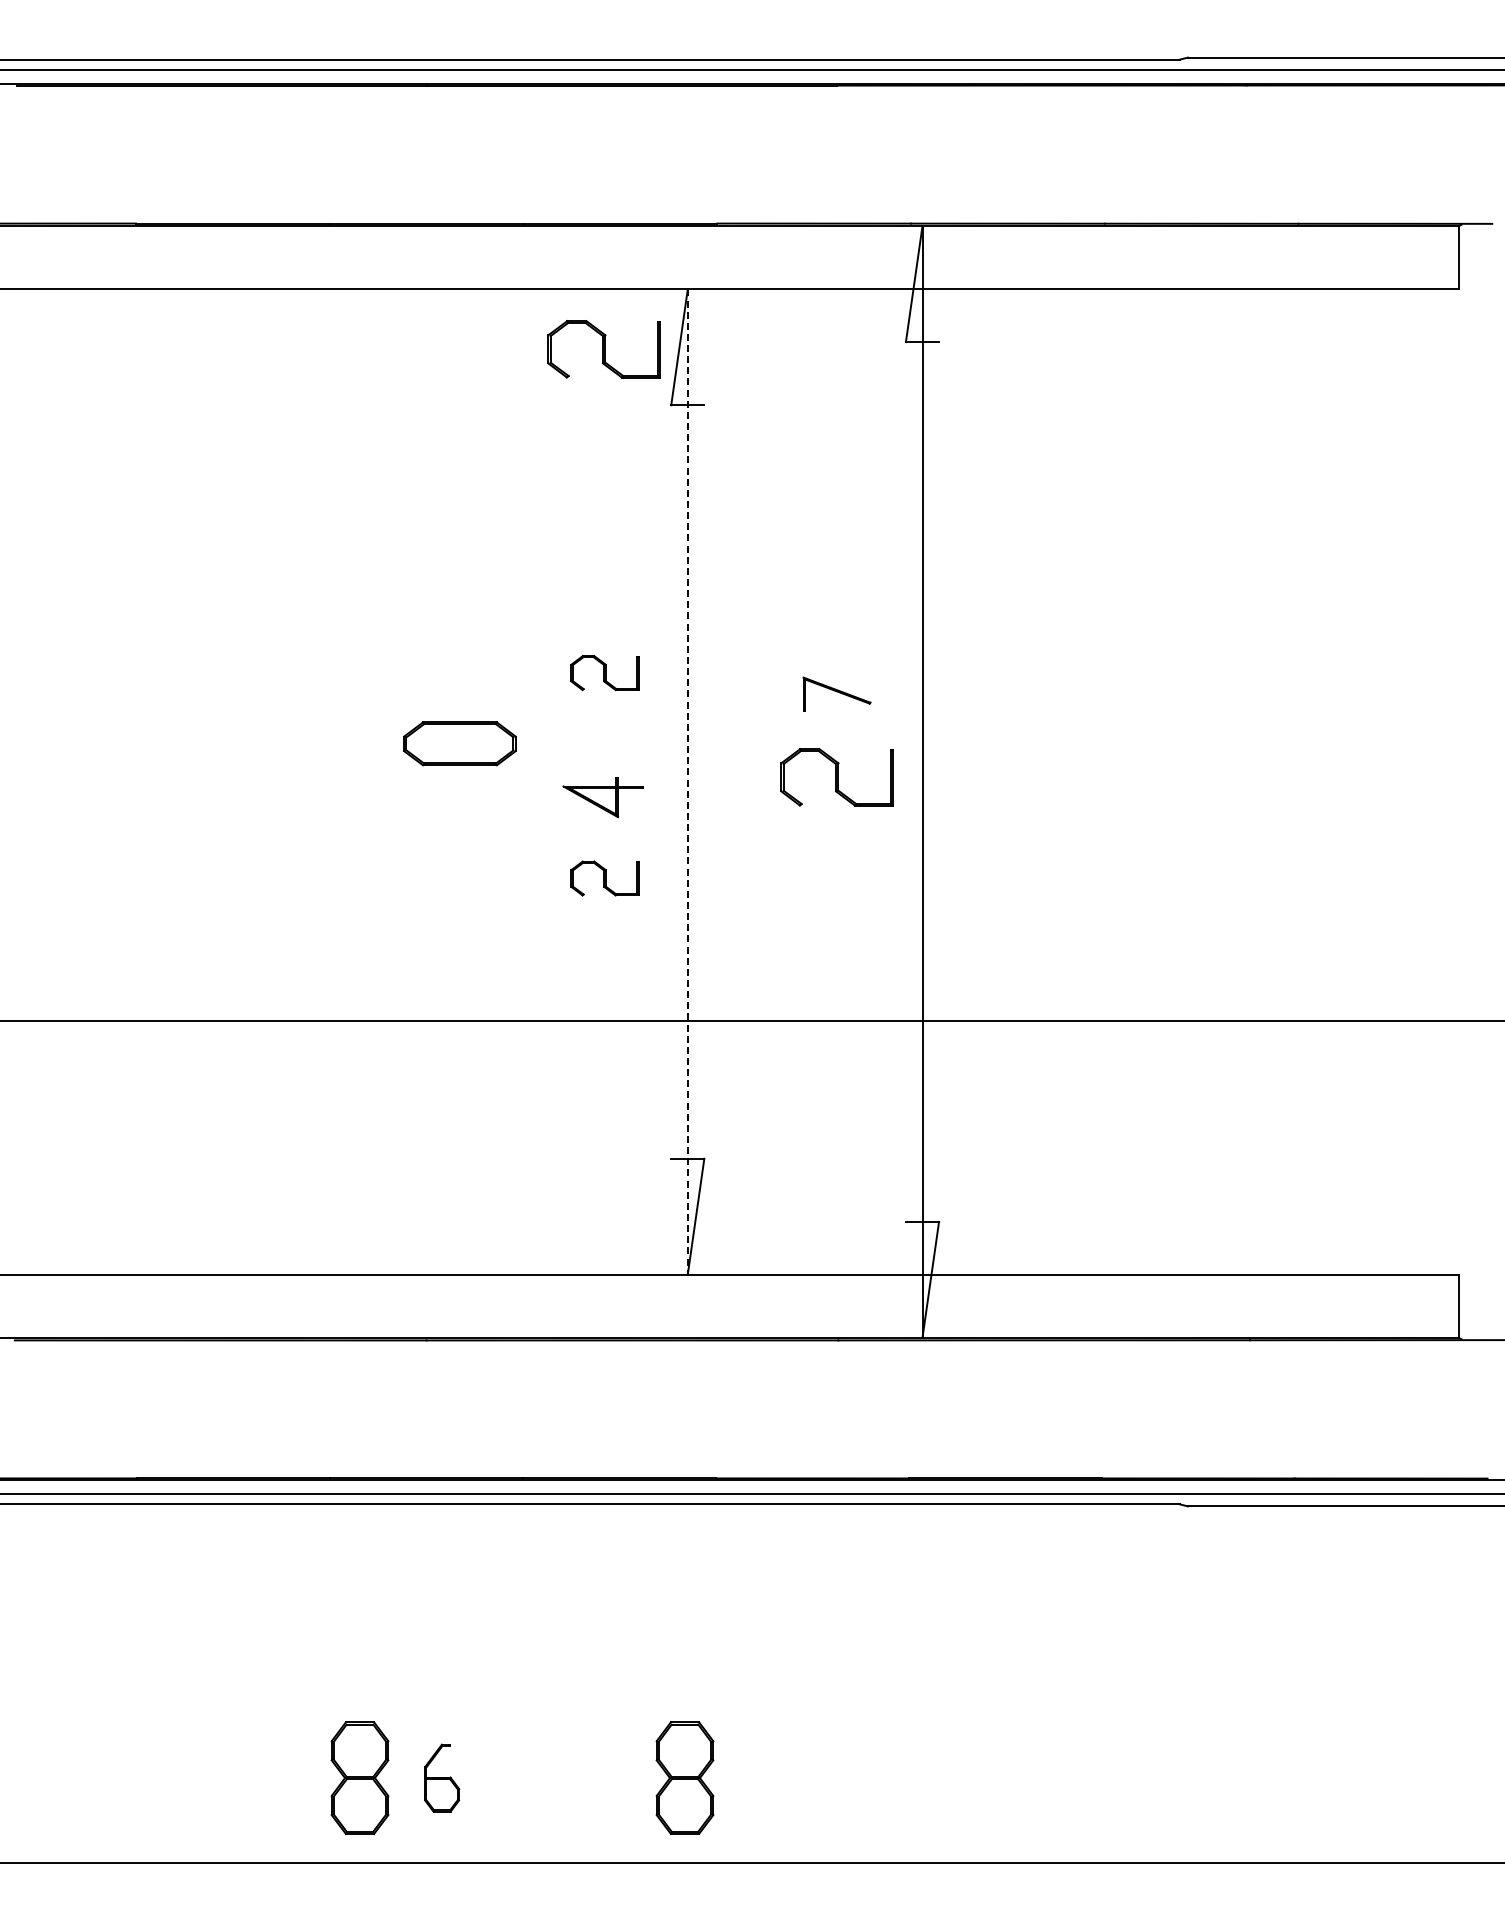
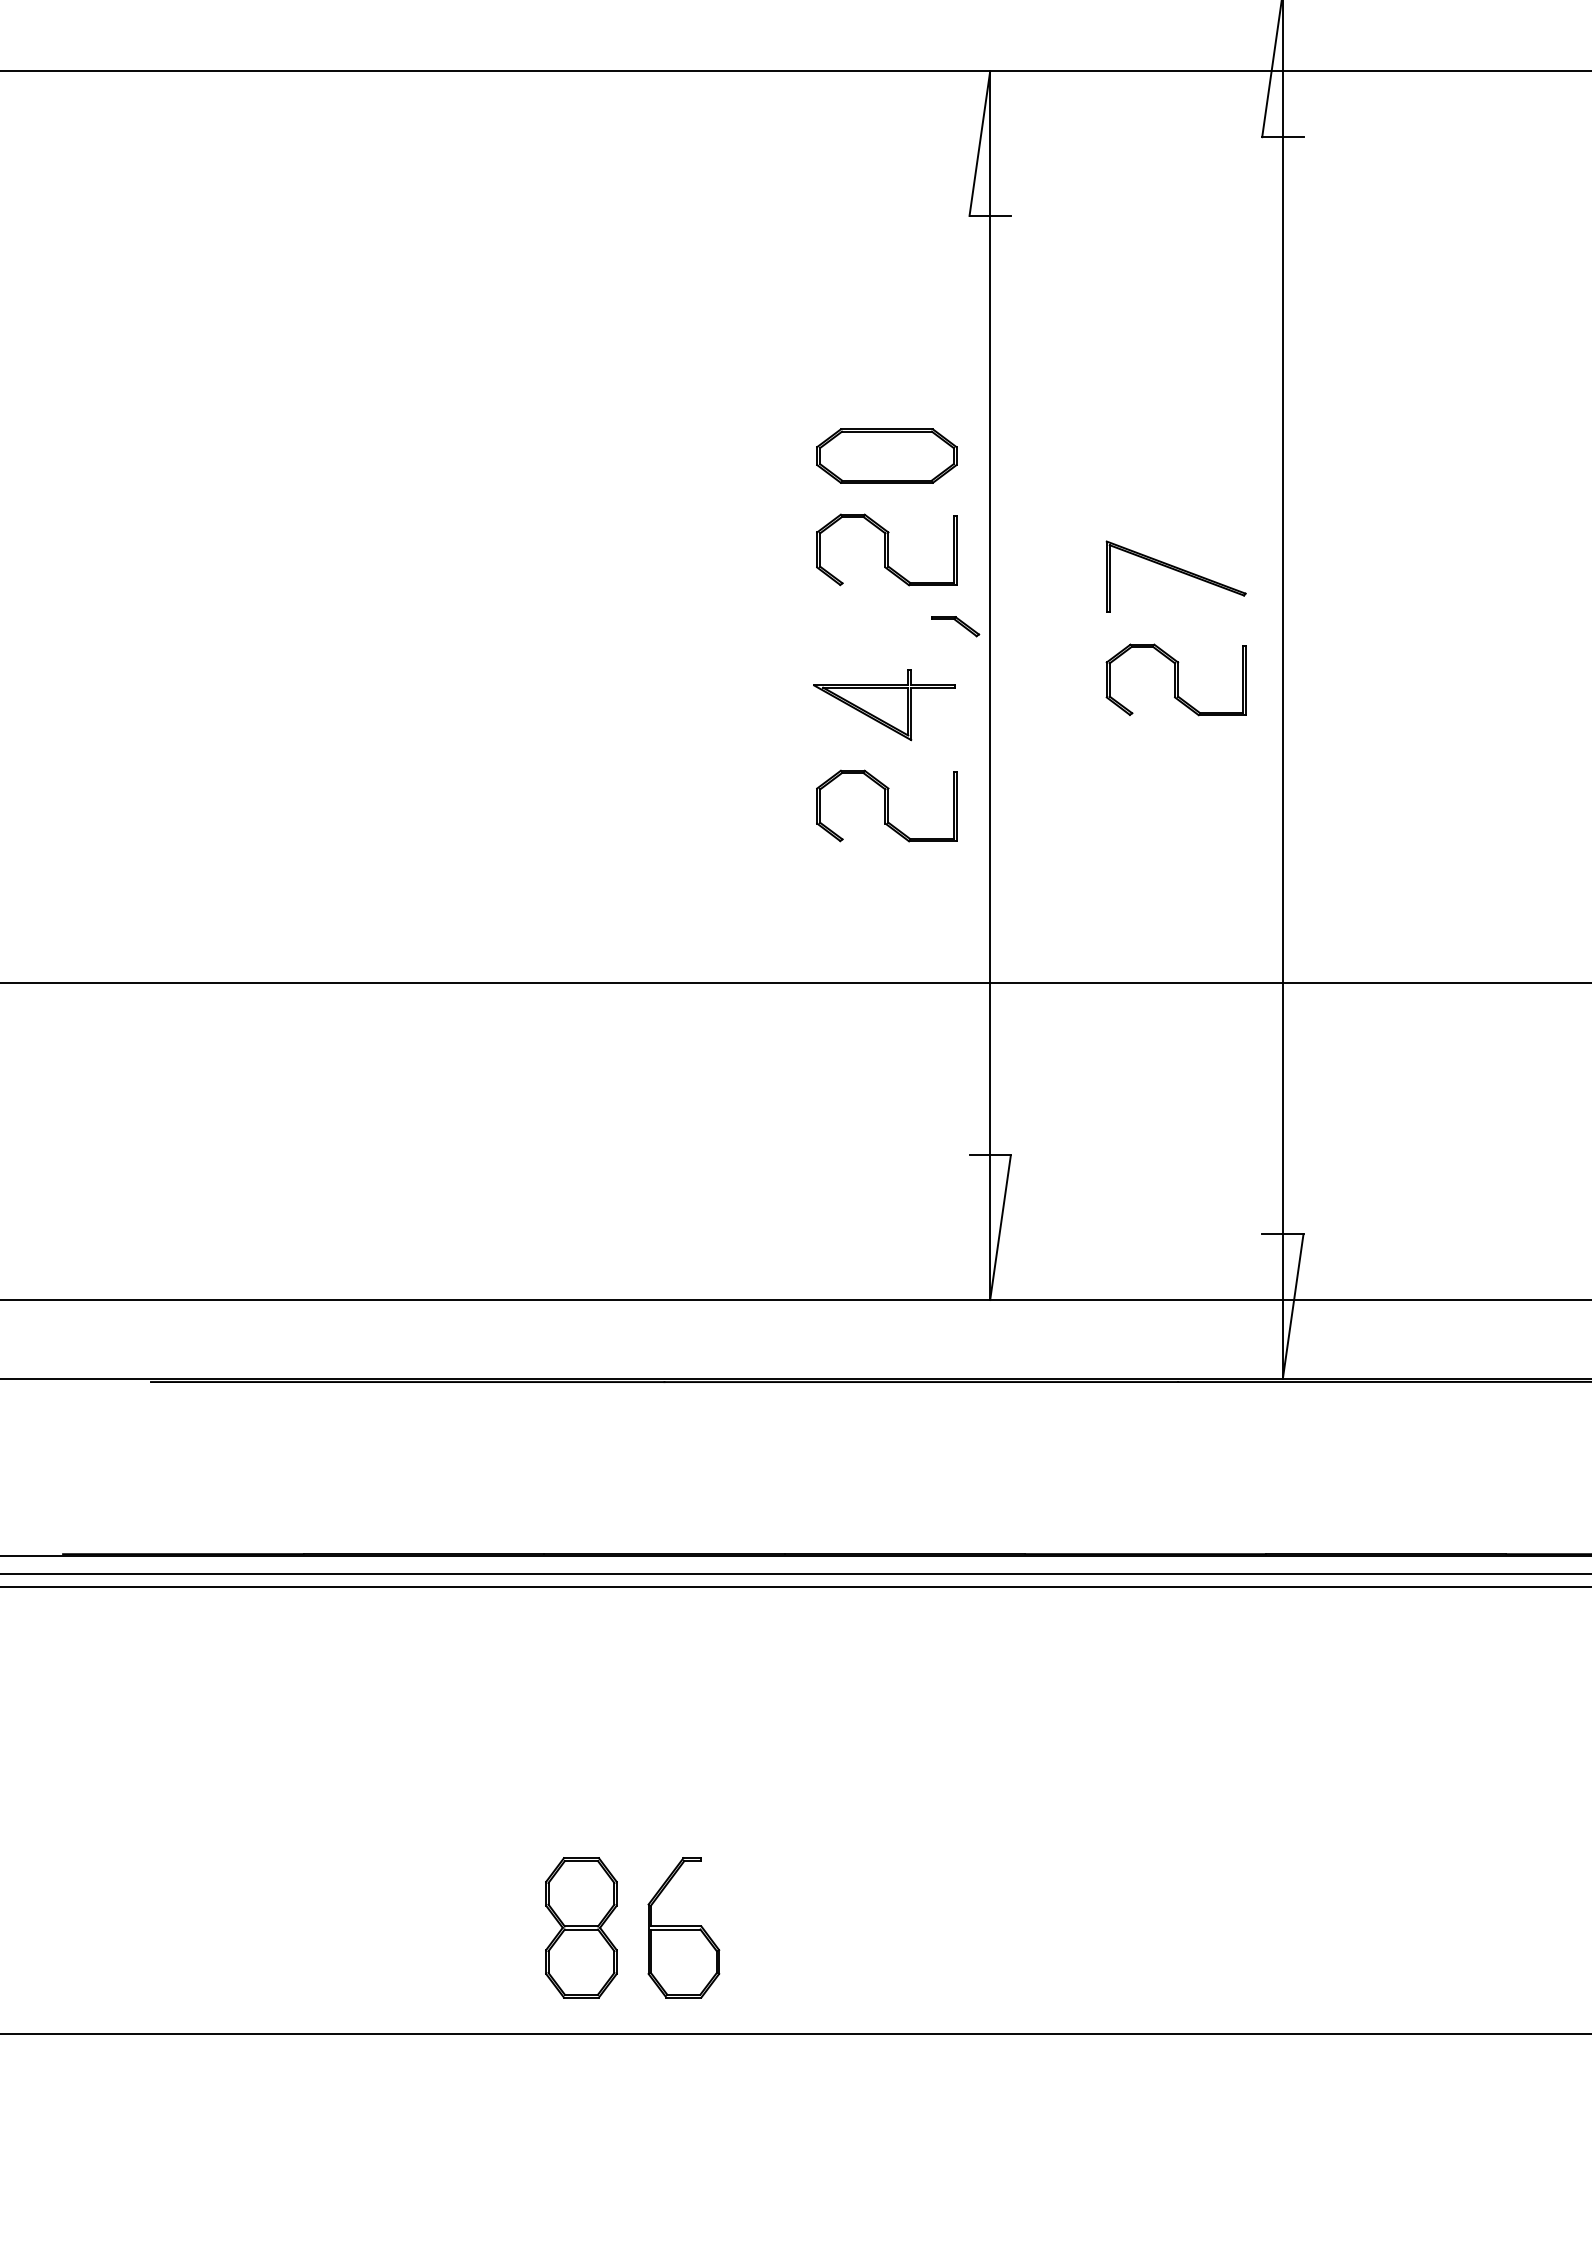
part: (603, 349) -> (885, 146), removed
part: (604, 672) -> (886, 549), size x1.67
part: (836, 694) -> (1175, 576), size x1.67
part: (659, 734) -> (954, 626), added
part: (459, 743) -> (886, 455), moved
line: (687, 782) -> (989, 686), dashed -> solid
part: (602, 797) -> (883, 705), size x1.43
part: (604, 878) -> (886, 806), size x1.67
part: (684, 1777) -> (986, 1927), removed
part: (441, 1778) -> (683, 1928), size x1.67

